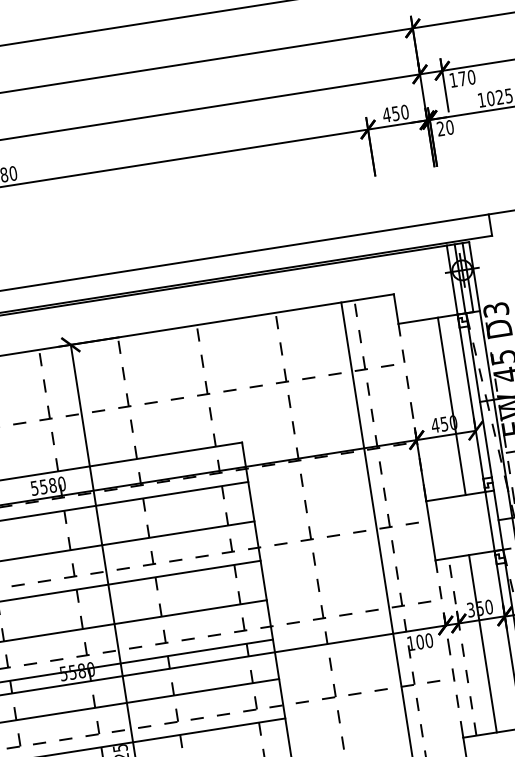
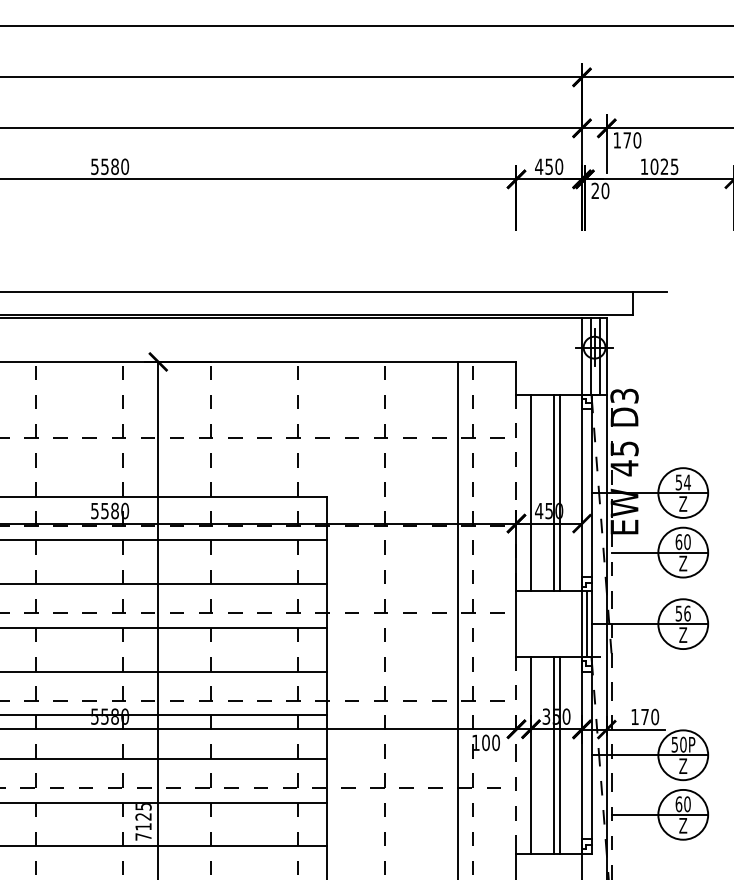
line: (445, 406) -> (553, 492), added
line: (425, 409) -> (531, 492), added
line: (494, 521) -> (586, 624), added
line: (489, 642) -> (560, 754), added
line: (462, 646) -> (531, 754), dashed -> solid

